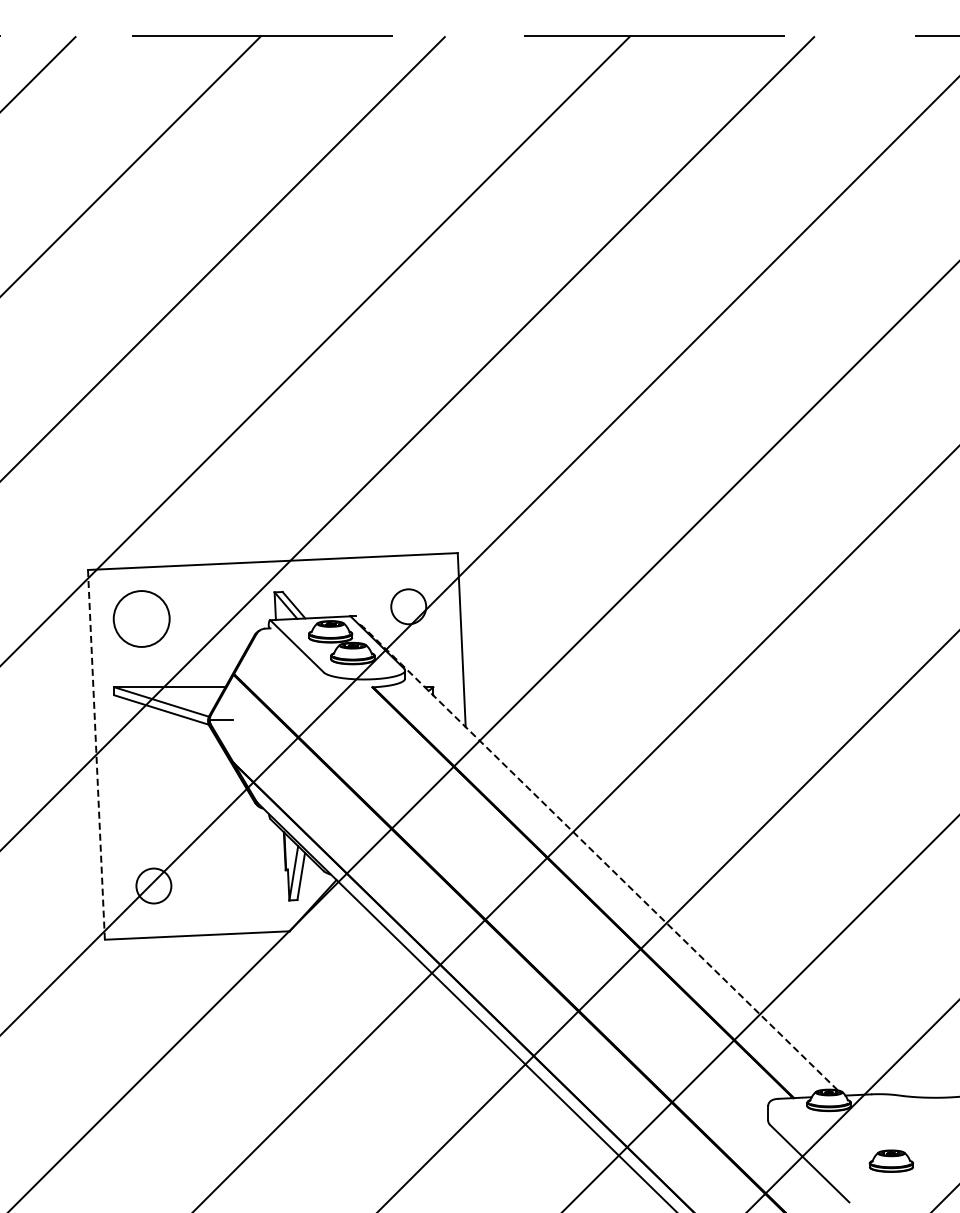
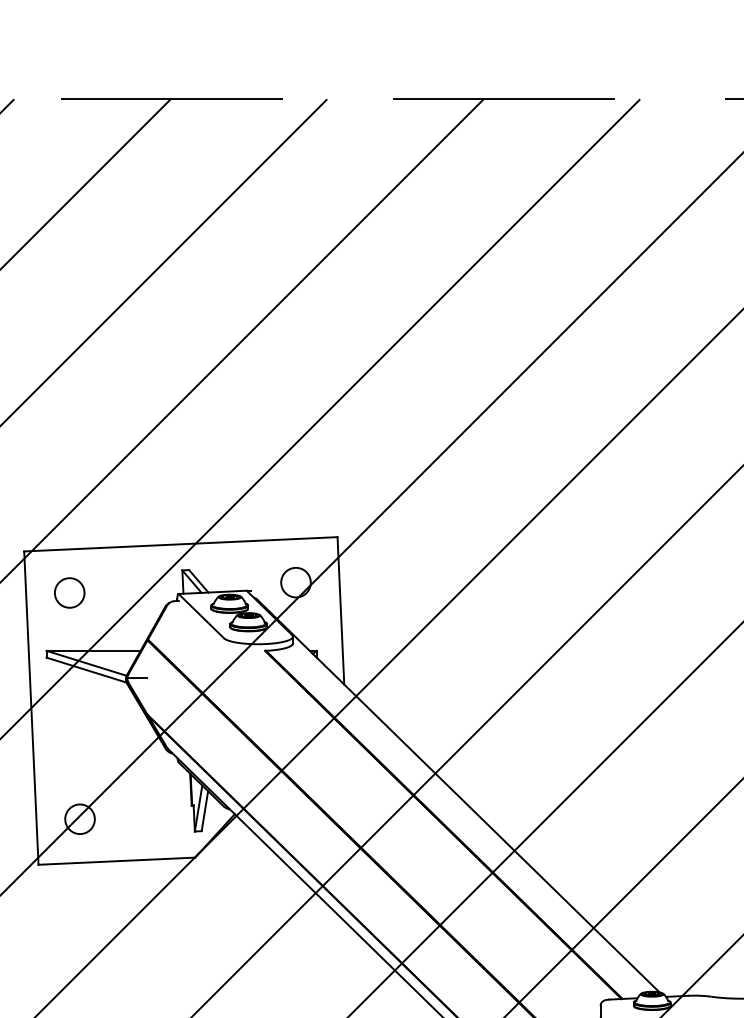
circle: (141, 618) -> (69, 592), size x0.62
line: (96, 755) -> (31, 708), dashed -> solid
line: (600, 858) -> (458, 795), dashed -> solid

